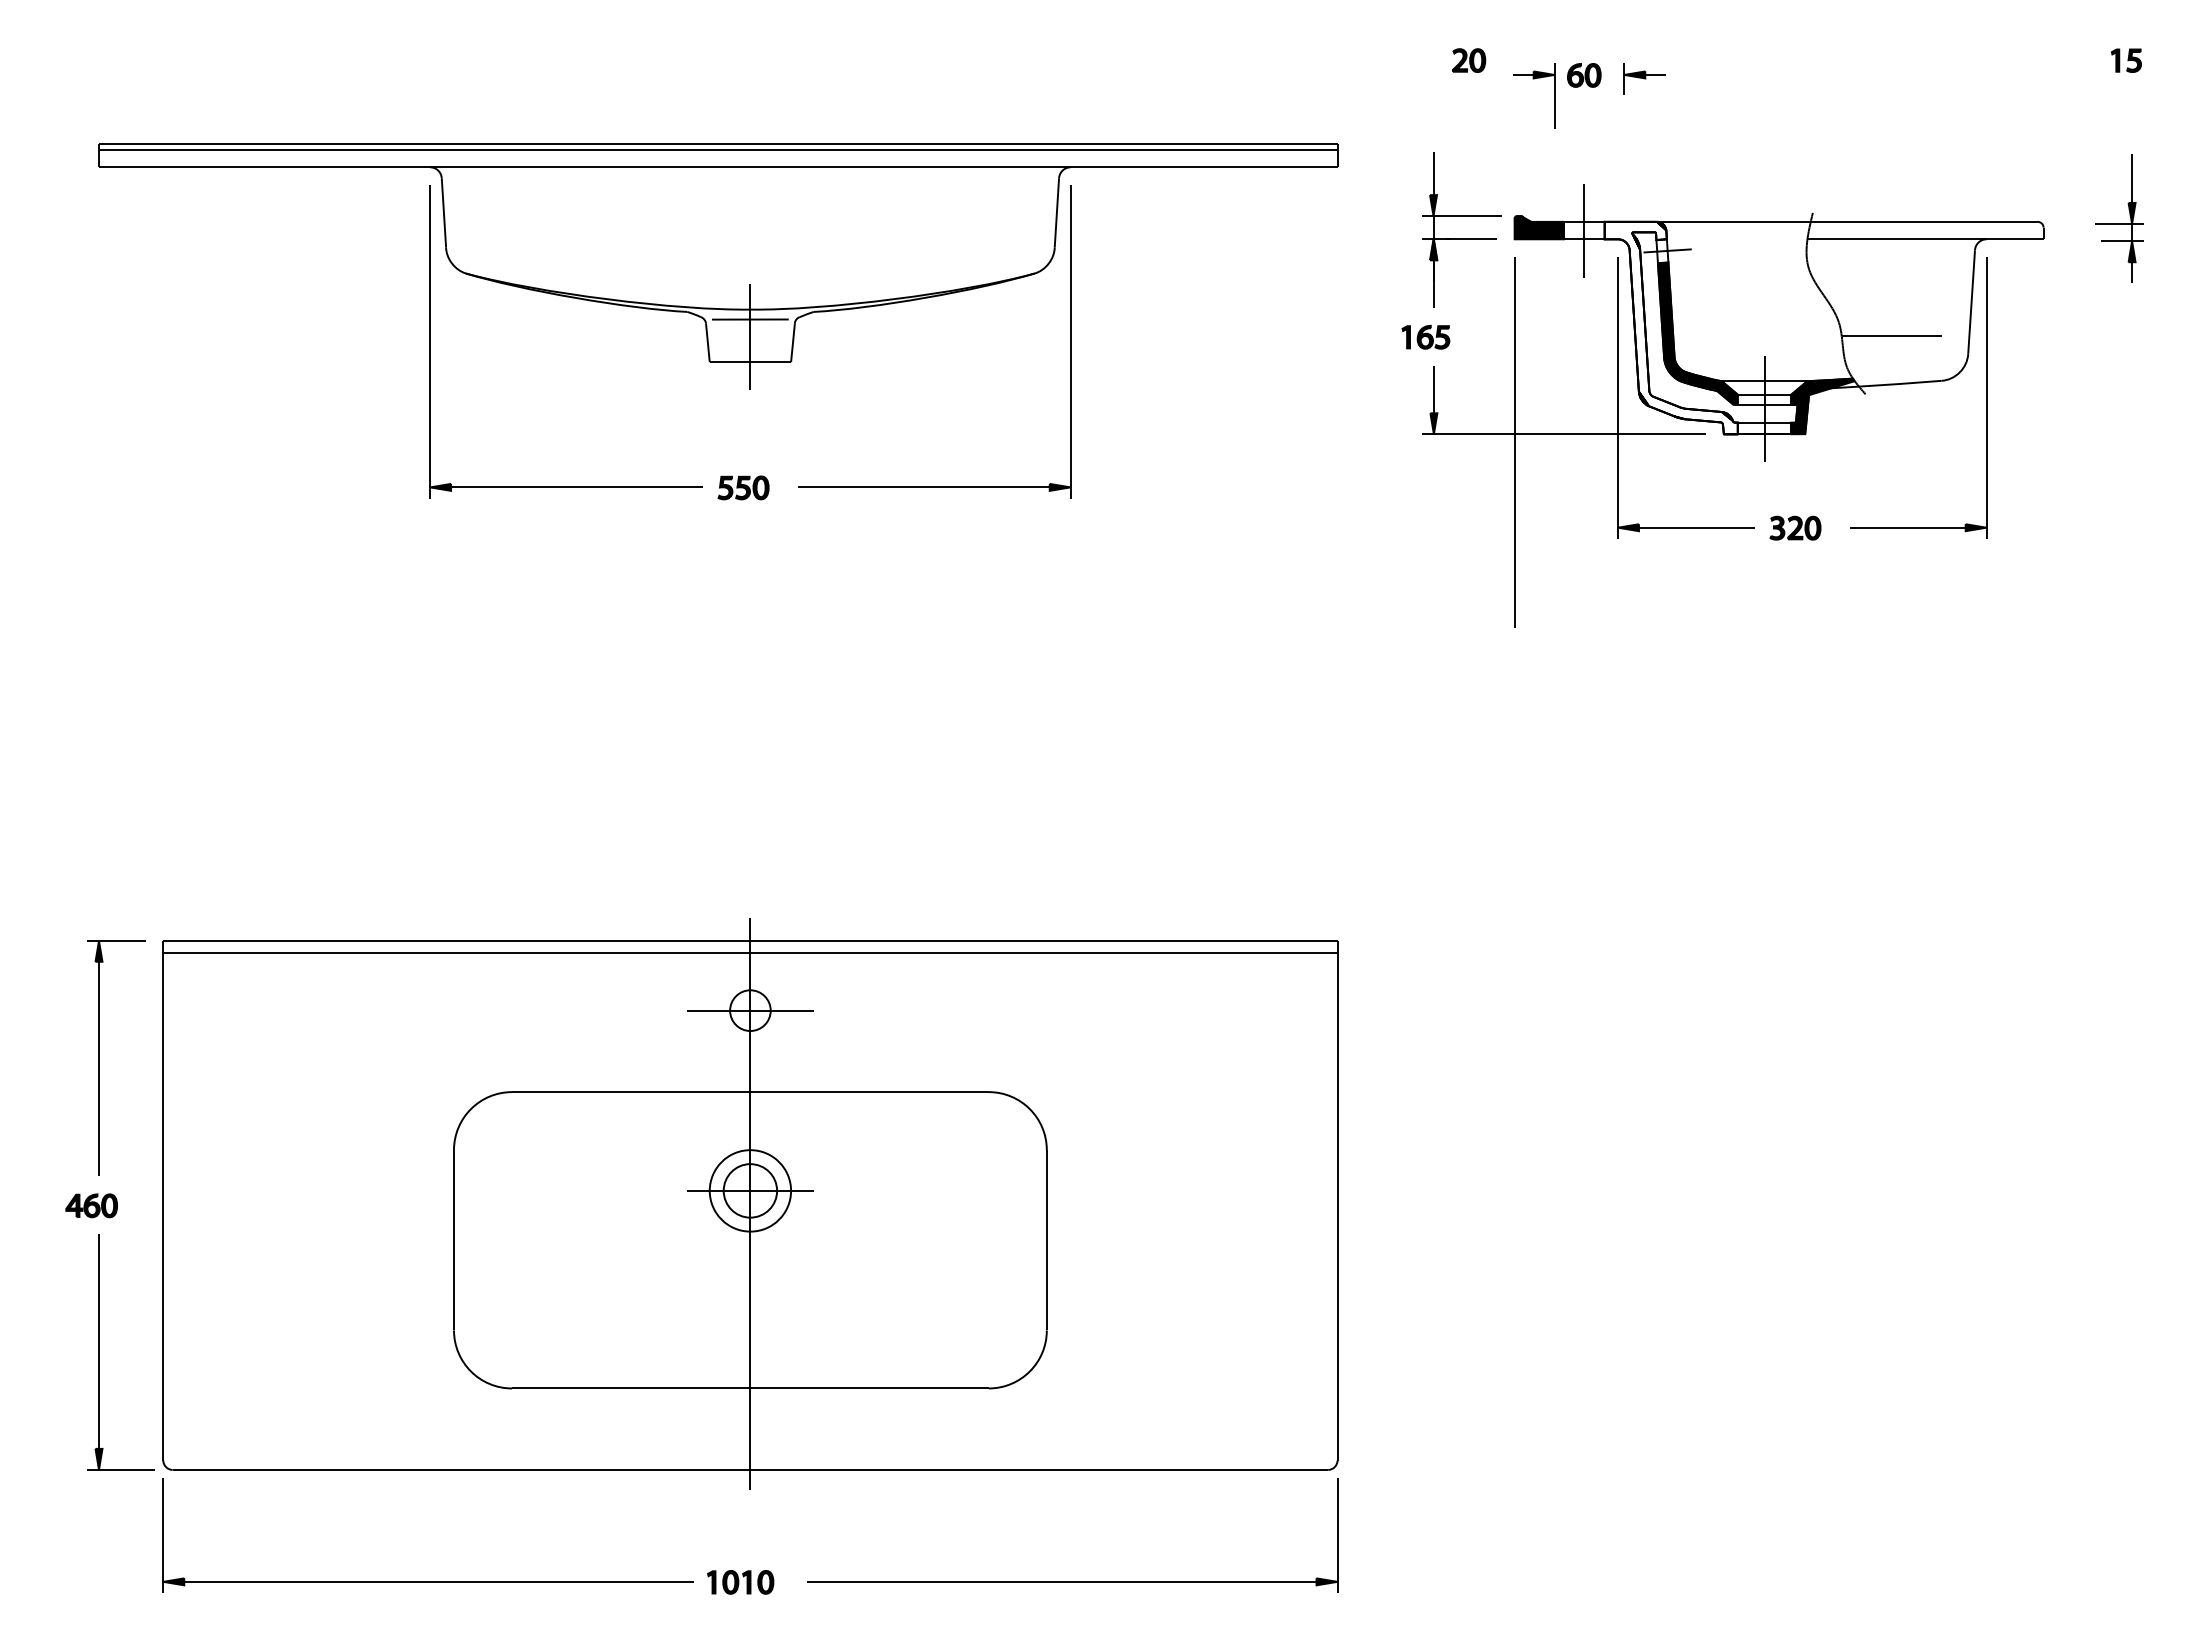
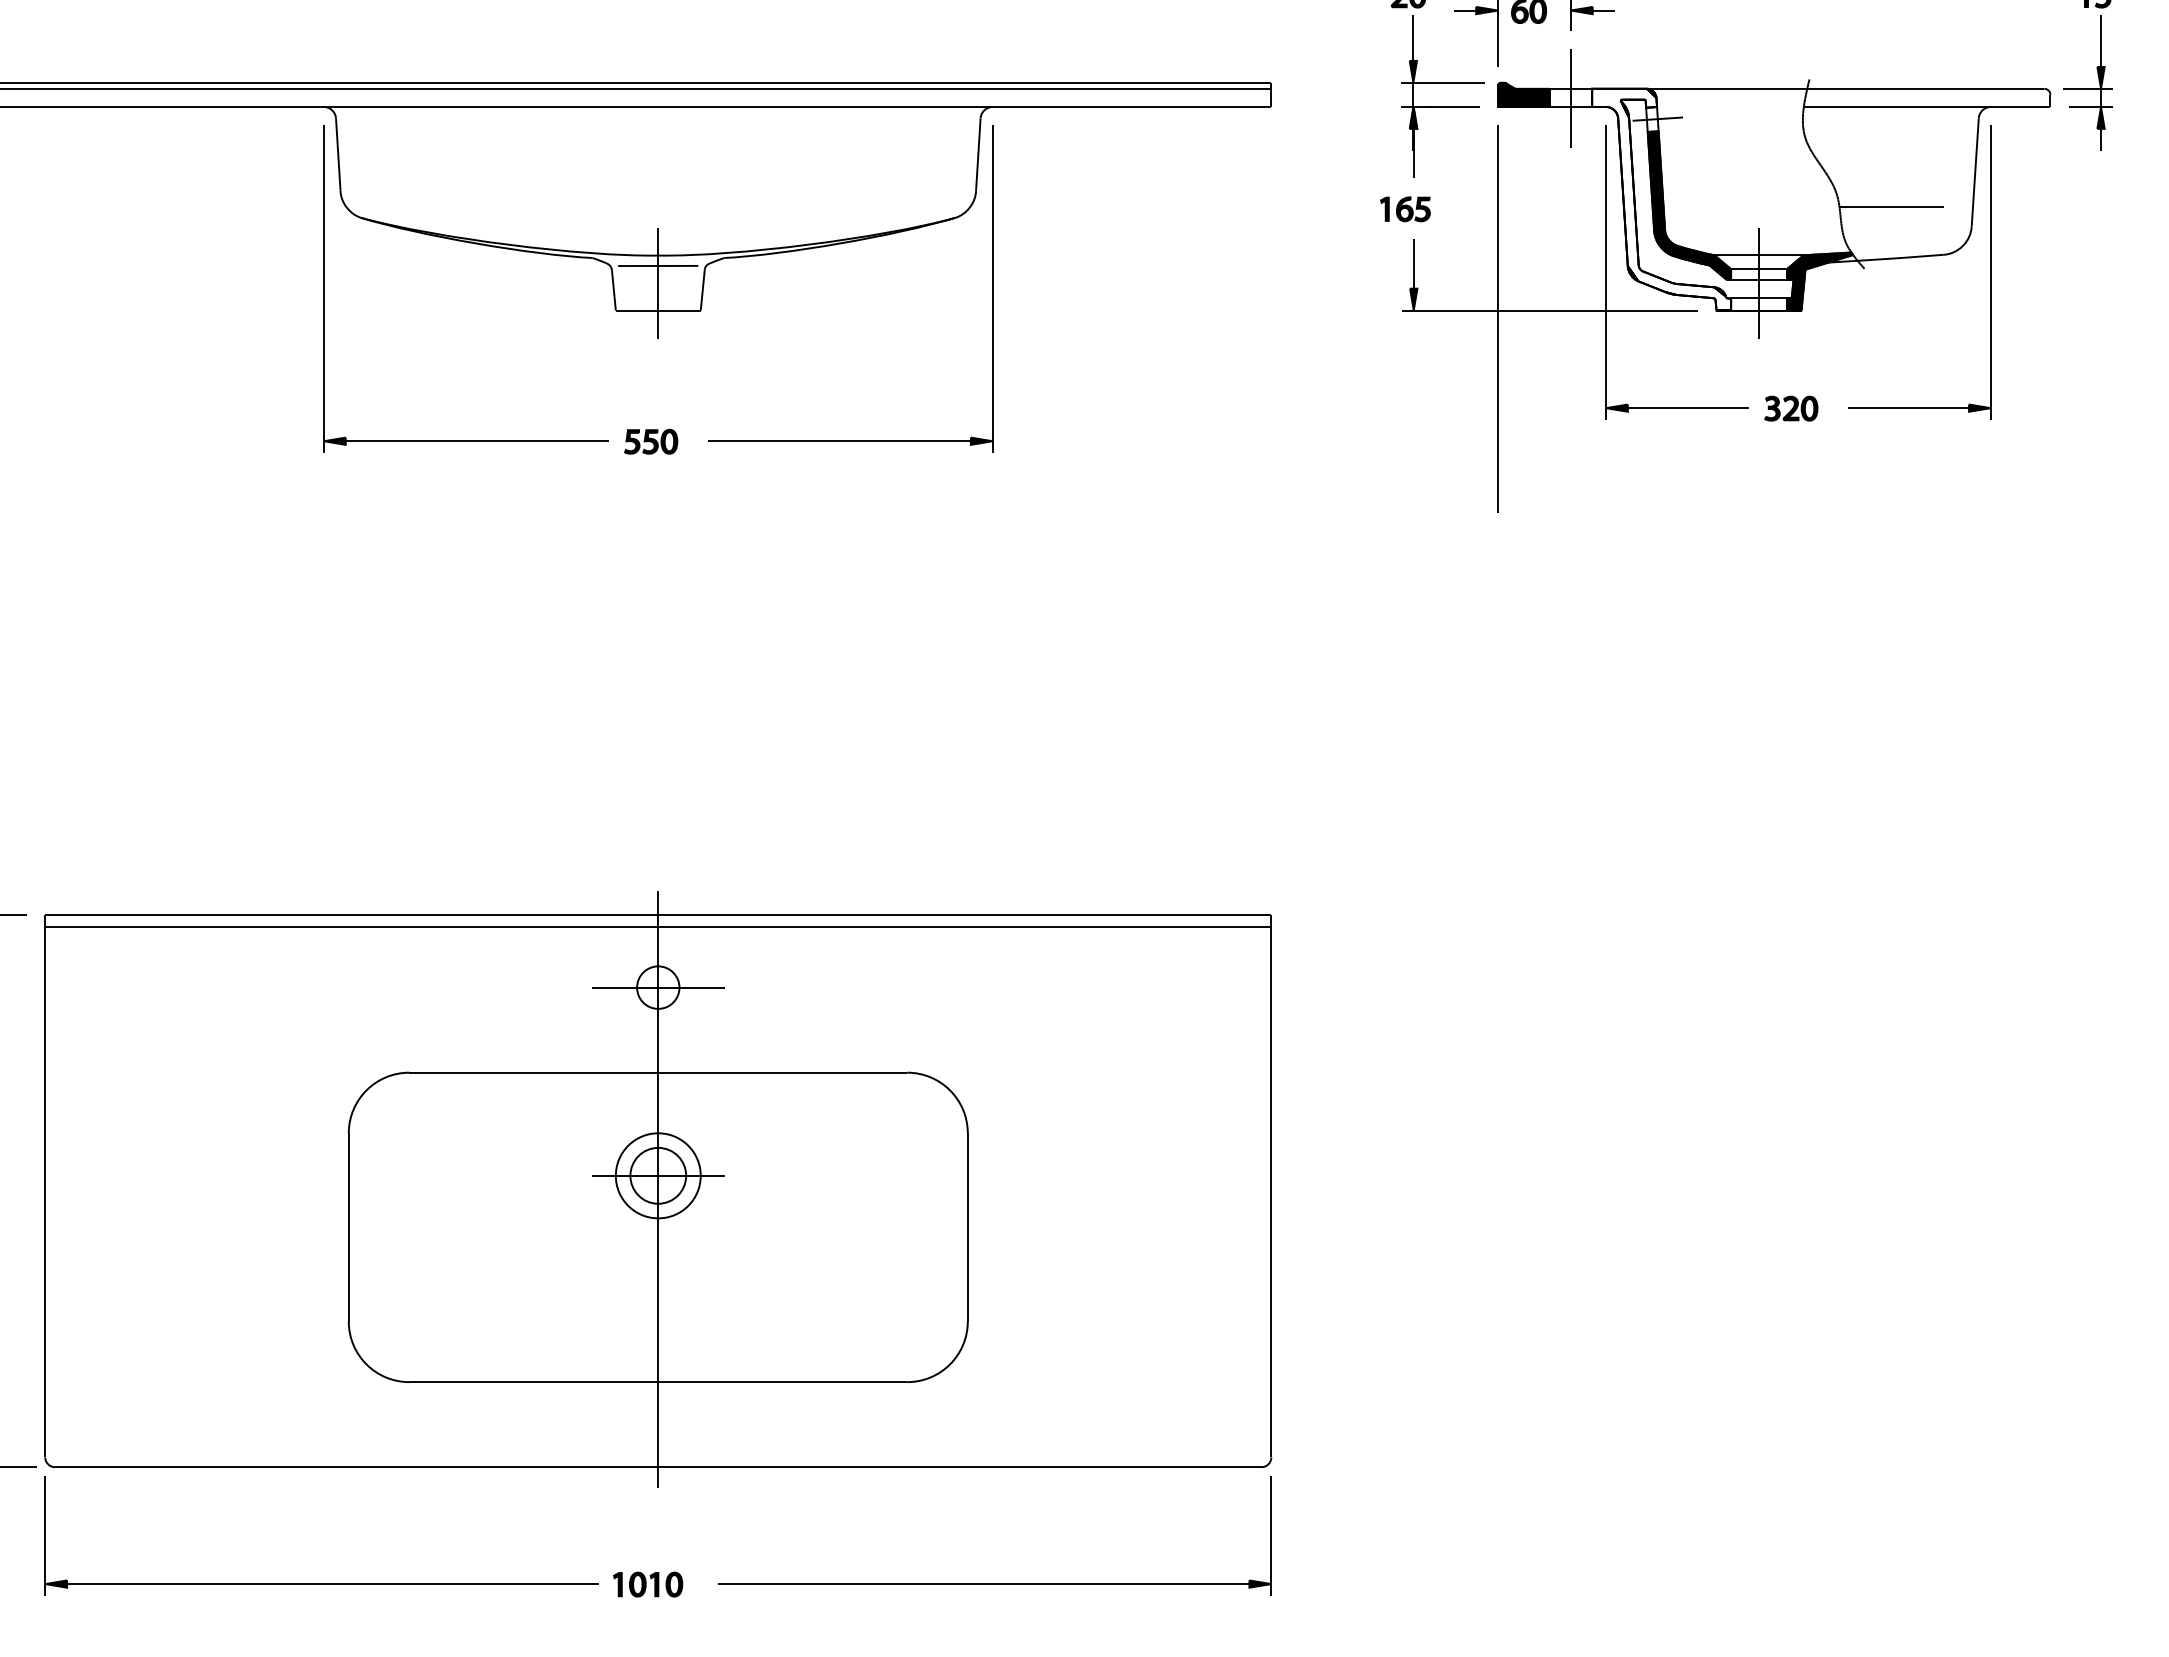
part: (2119, 218) -> (2087, 83), moved
part: (1722, 389) -> (1715, 263), moved

